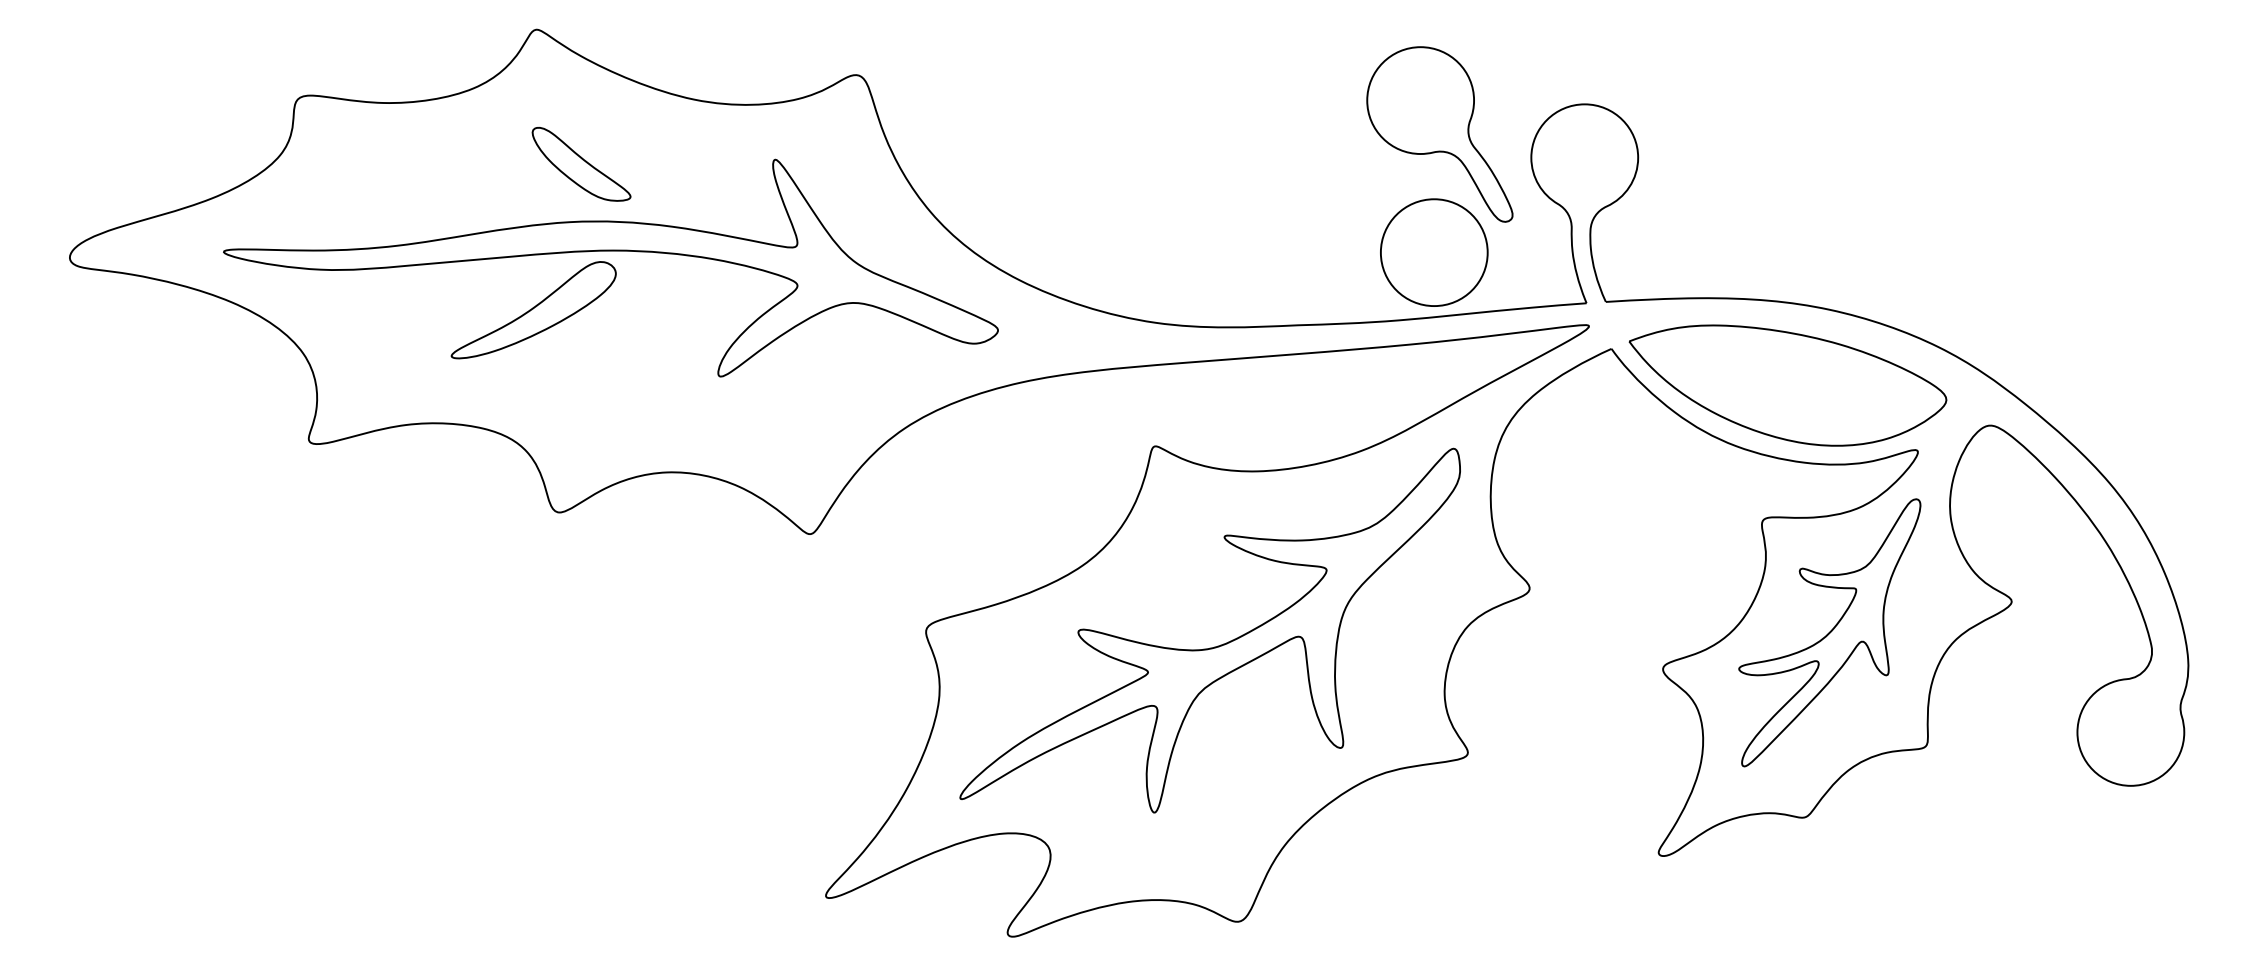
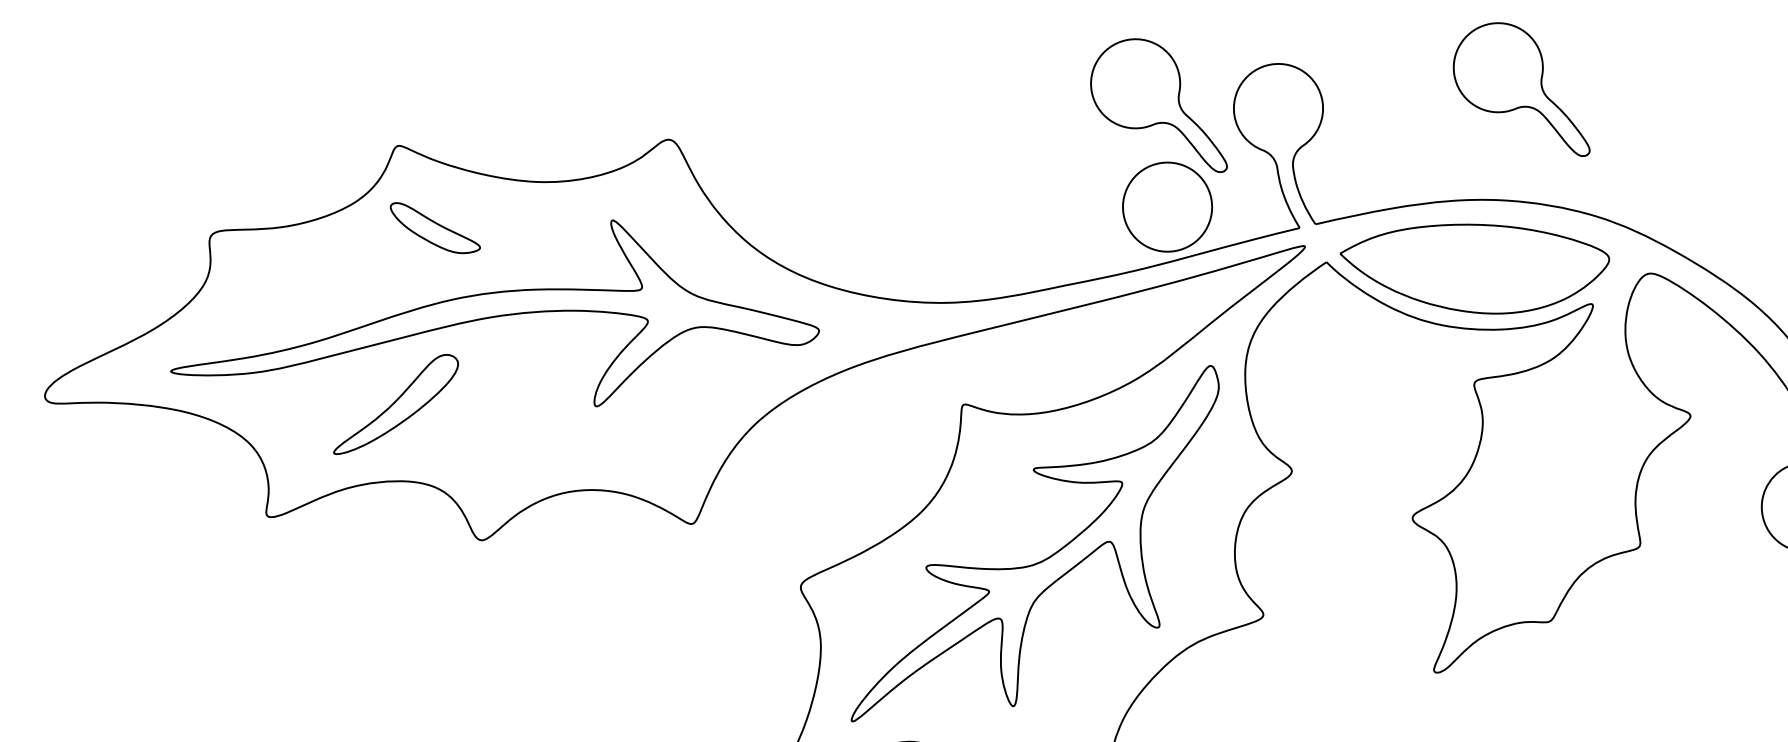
part: (581, 164) -> (435, 227), moved
part: (1871, 186) -> (1518, 93), added
part: (533, 310) -> (395, 404), moved
part: (1829, 632) -> (1544, 465), removed

